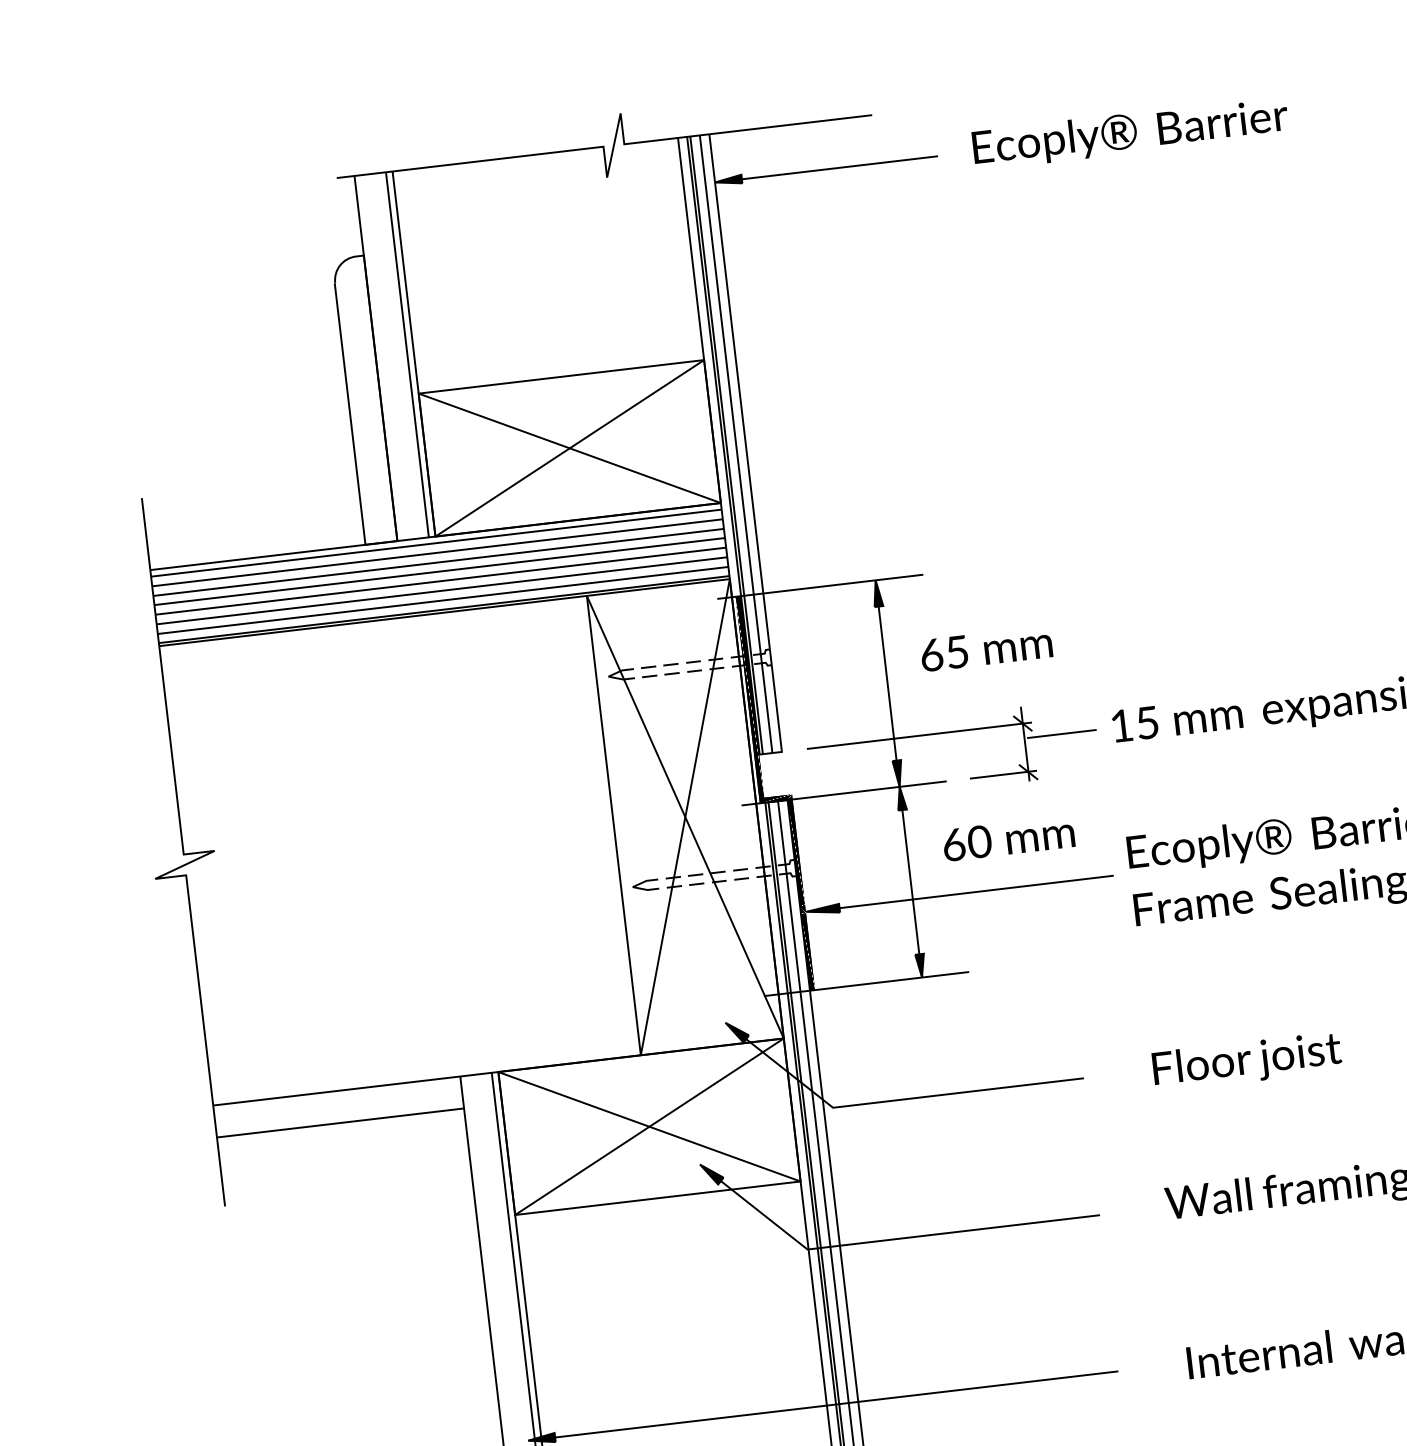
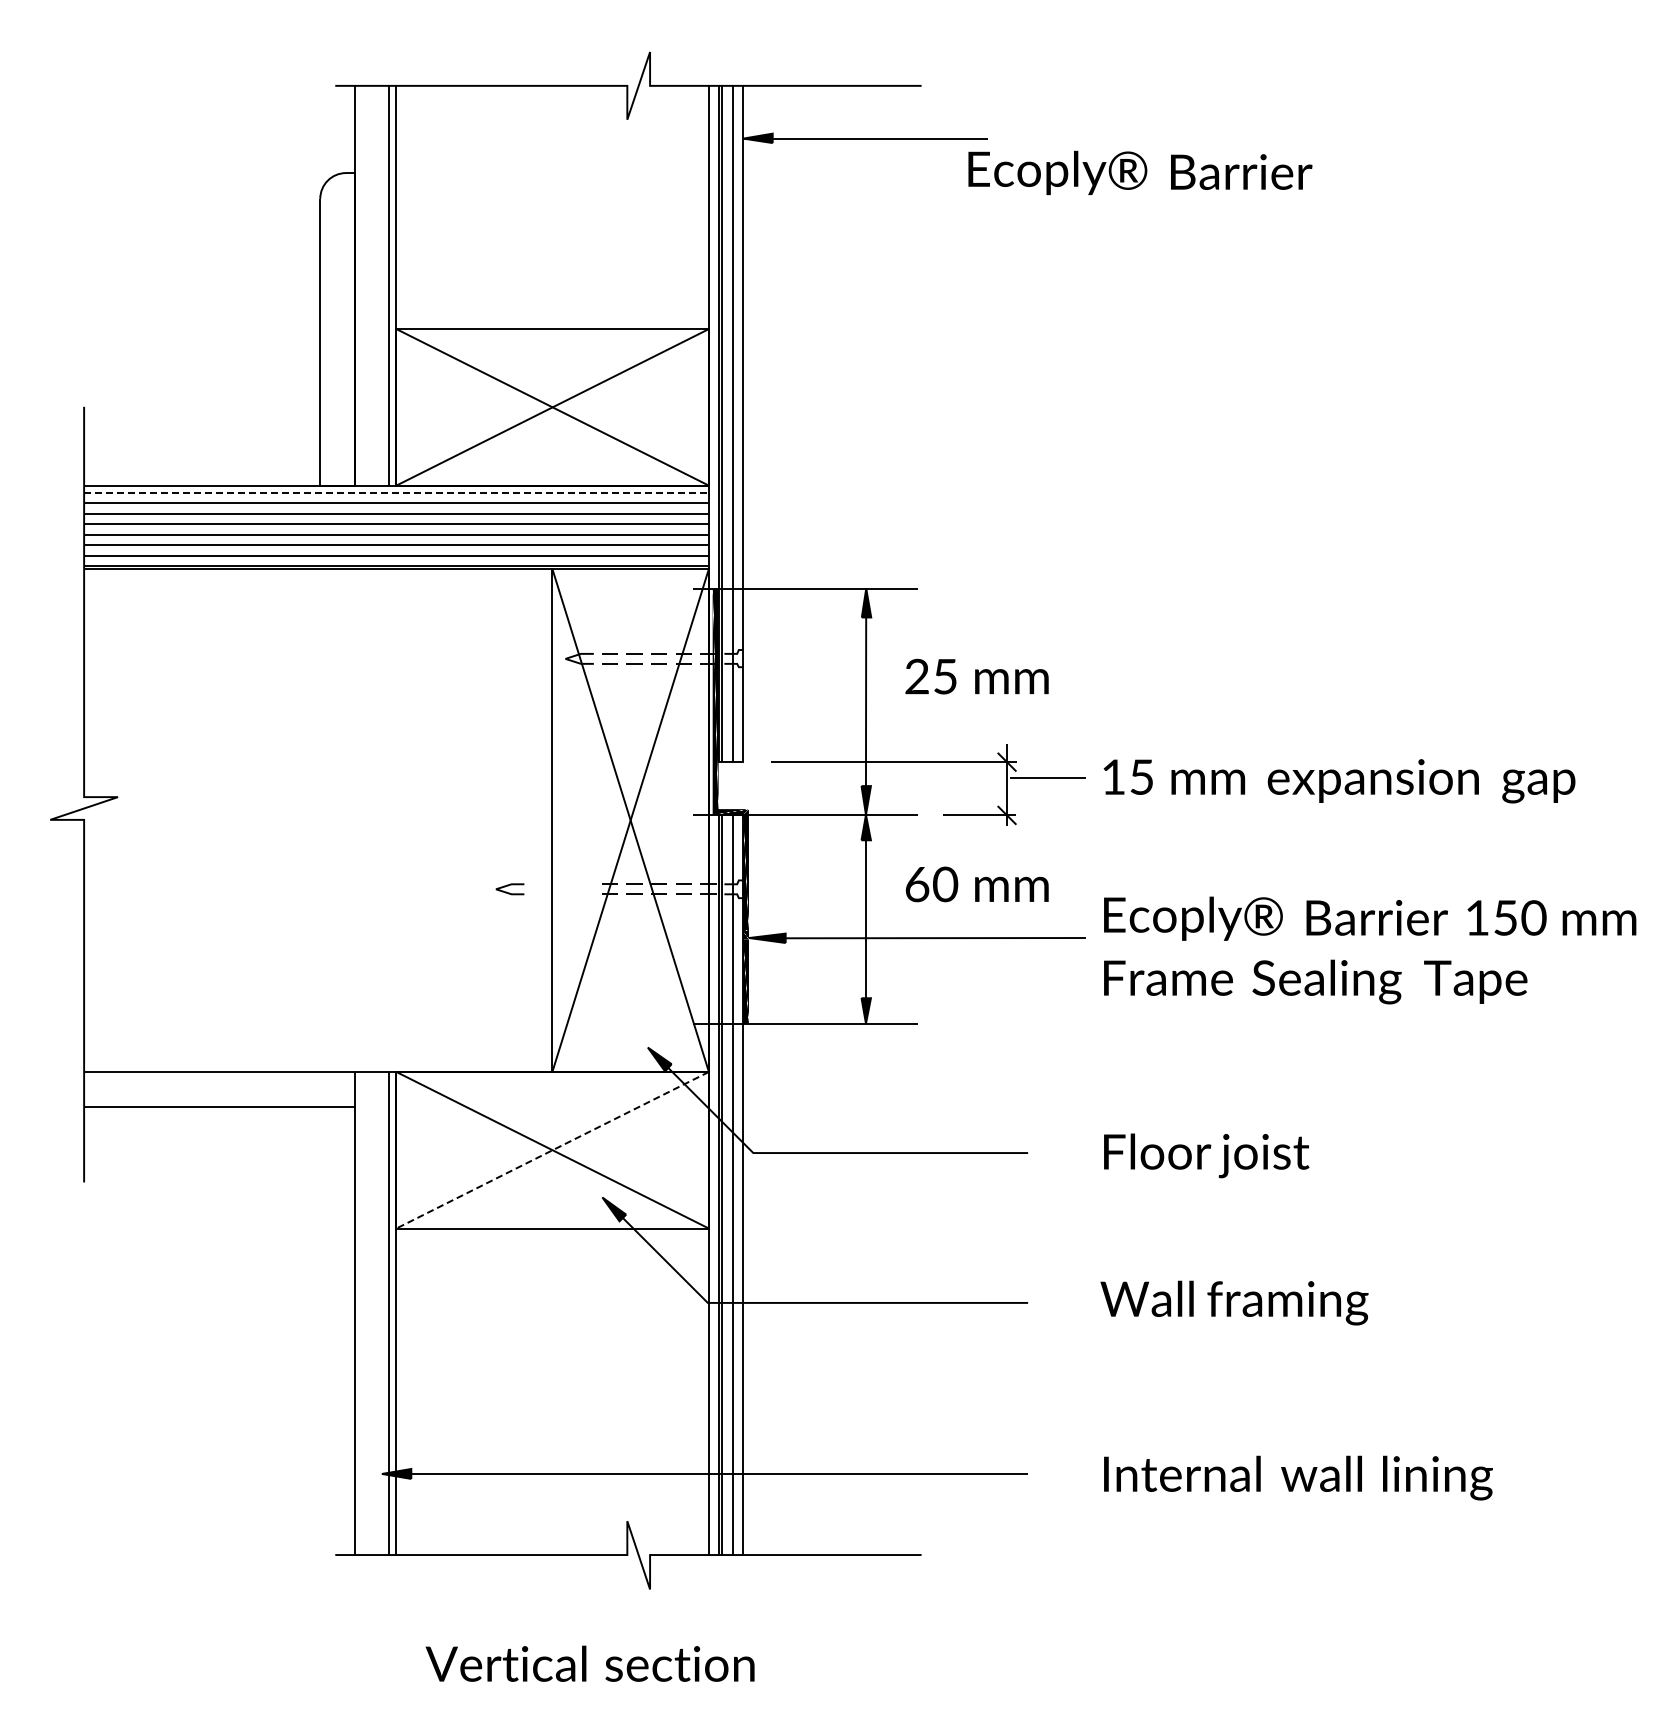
text: (1130, 132) -> (1140, 172), moved
line: (437, 542) -> (397, 492), solid -> dashed
text: (931, 654) -> (917, 676), 65 -> 25
line: (645, 888) -> (509, 892), moved
line: (649, 1126) -> (552, 1150), solid -> dashed

